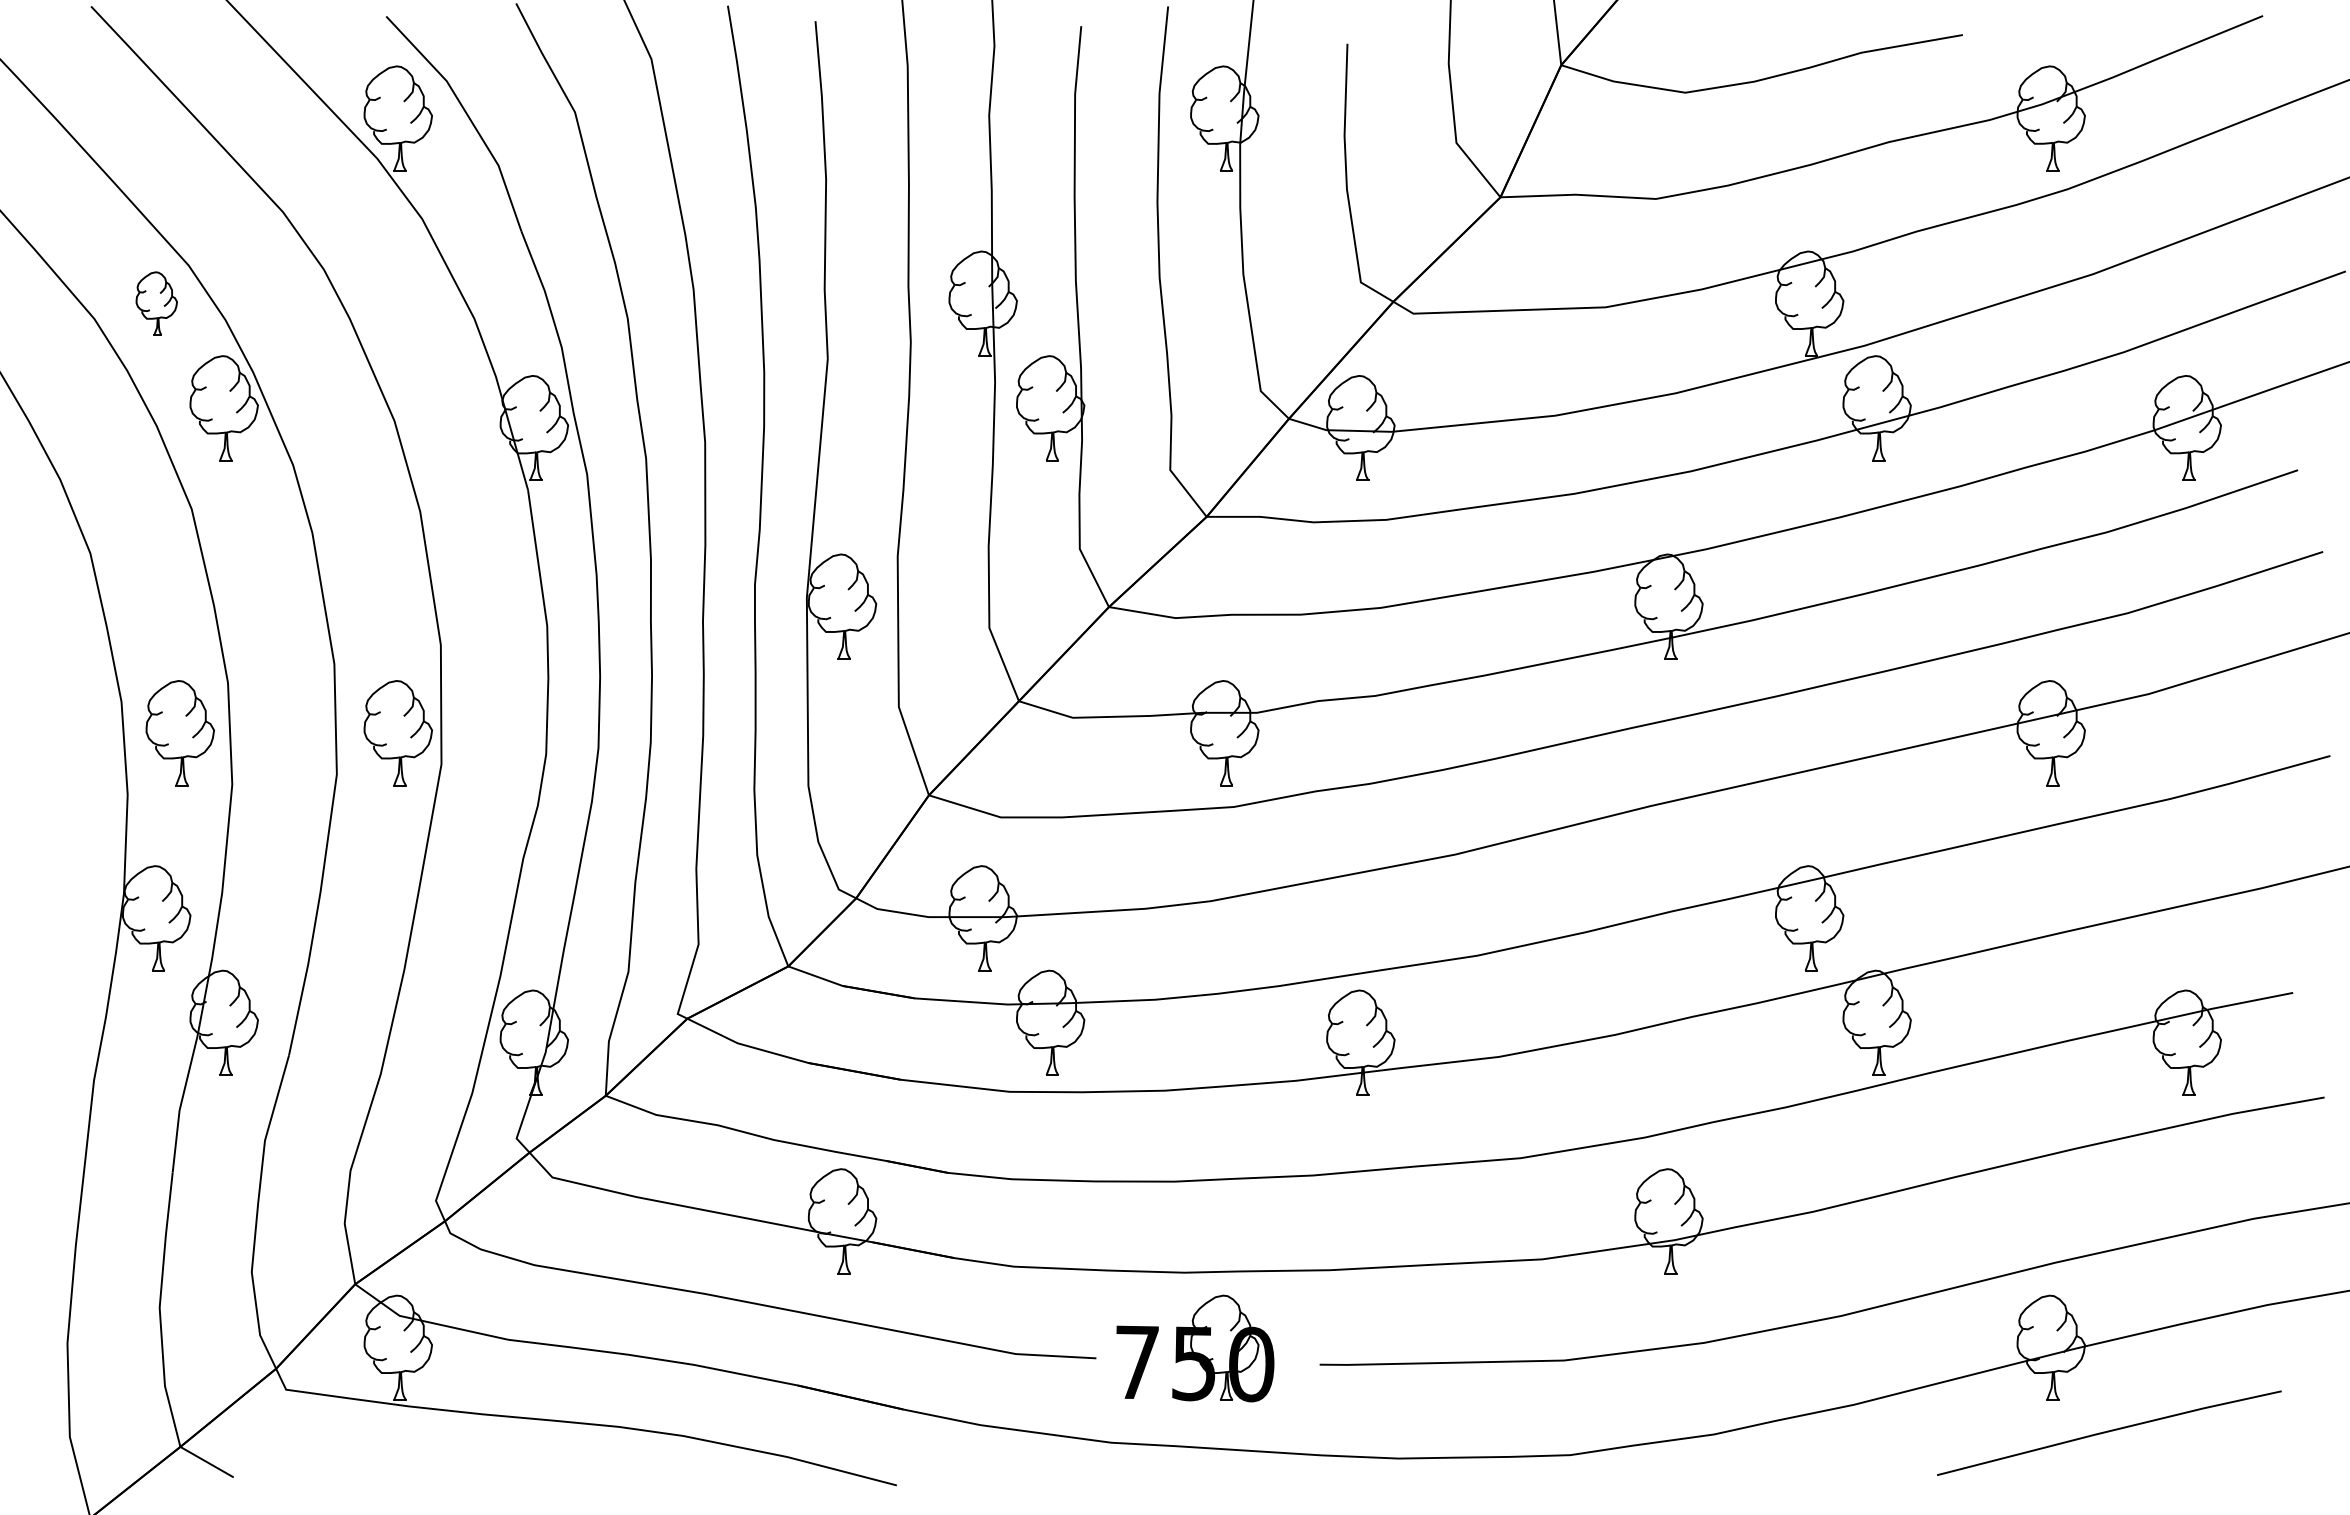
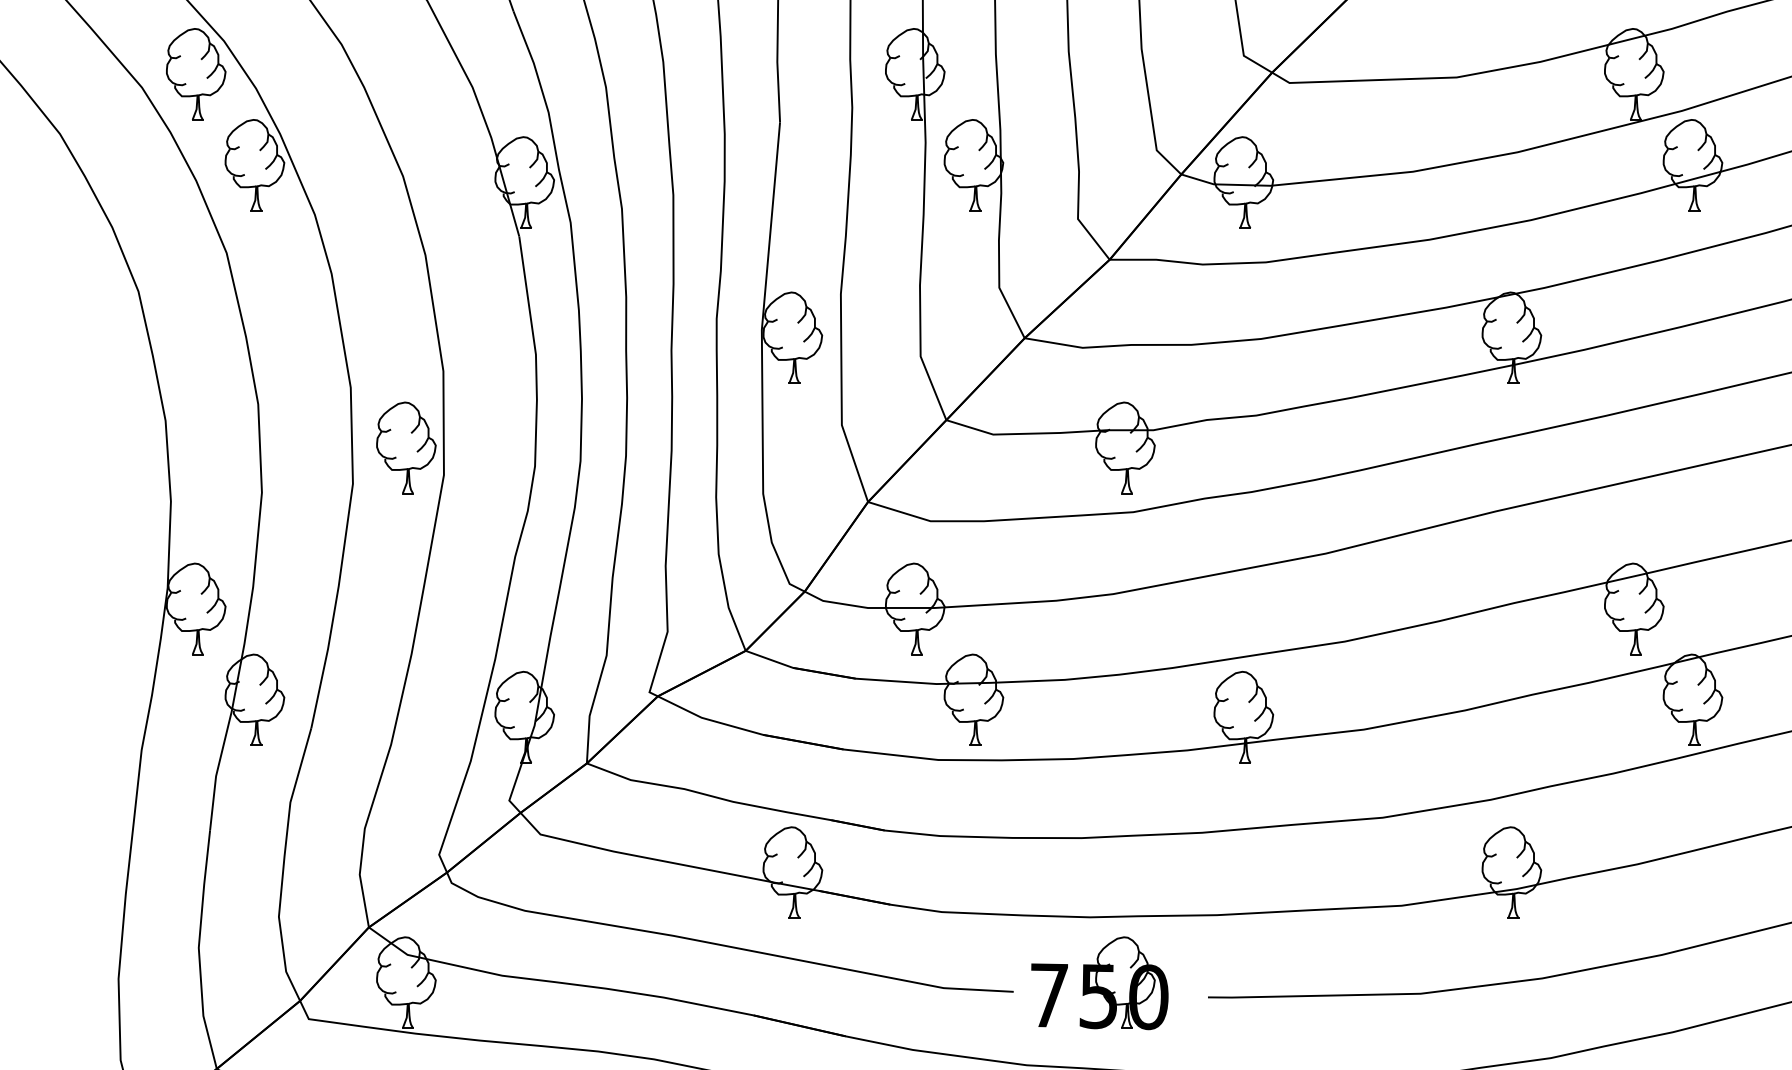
part: (156, 303) -> (196, 74), size x1.67
part: (179, 733) -> (216, 448), removed

